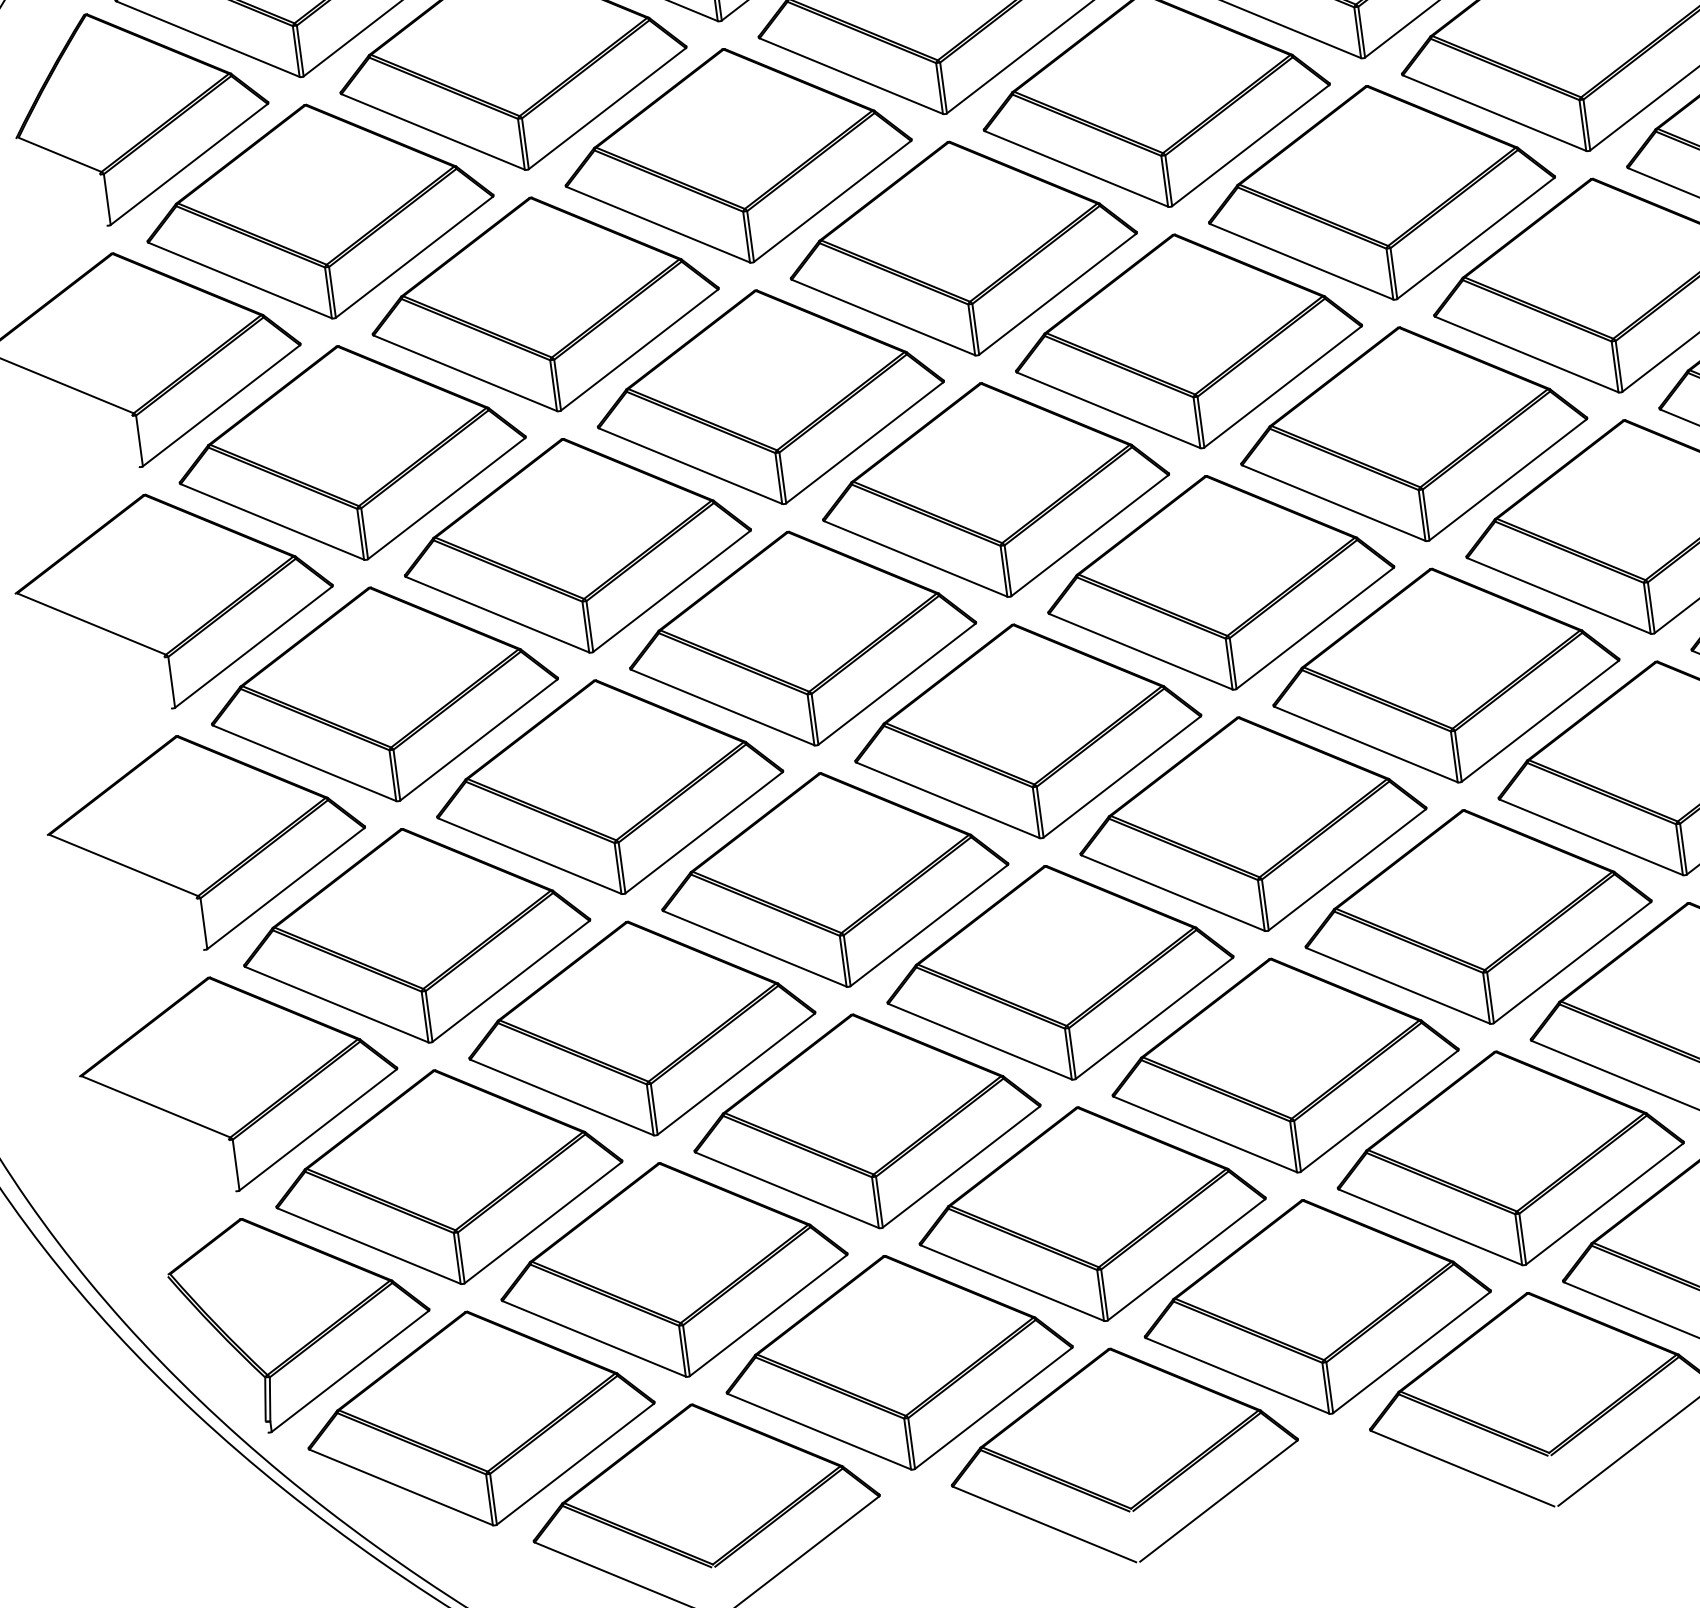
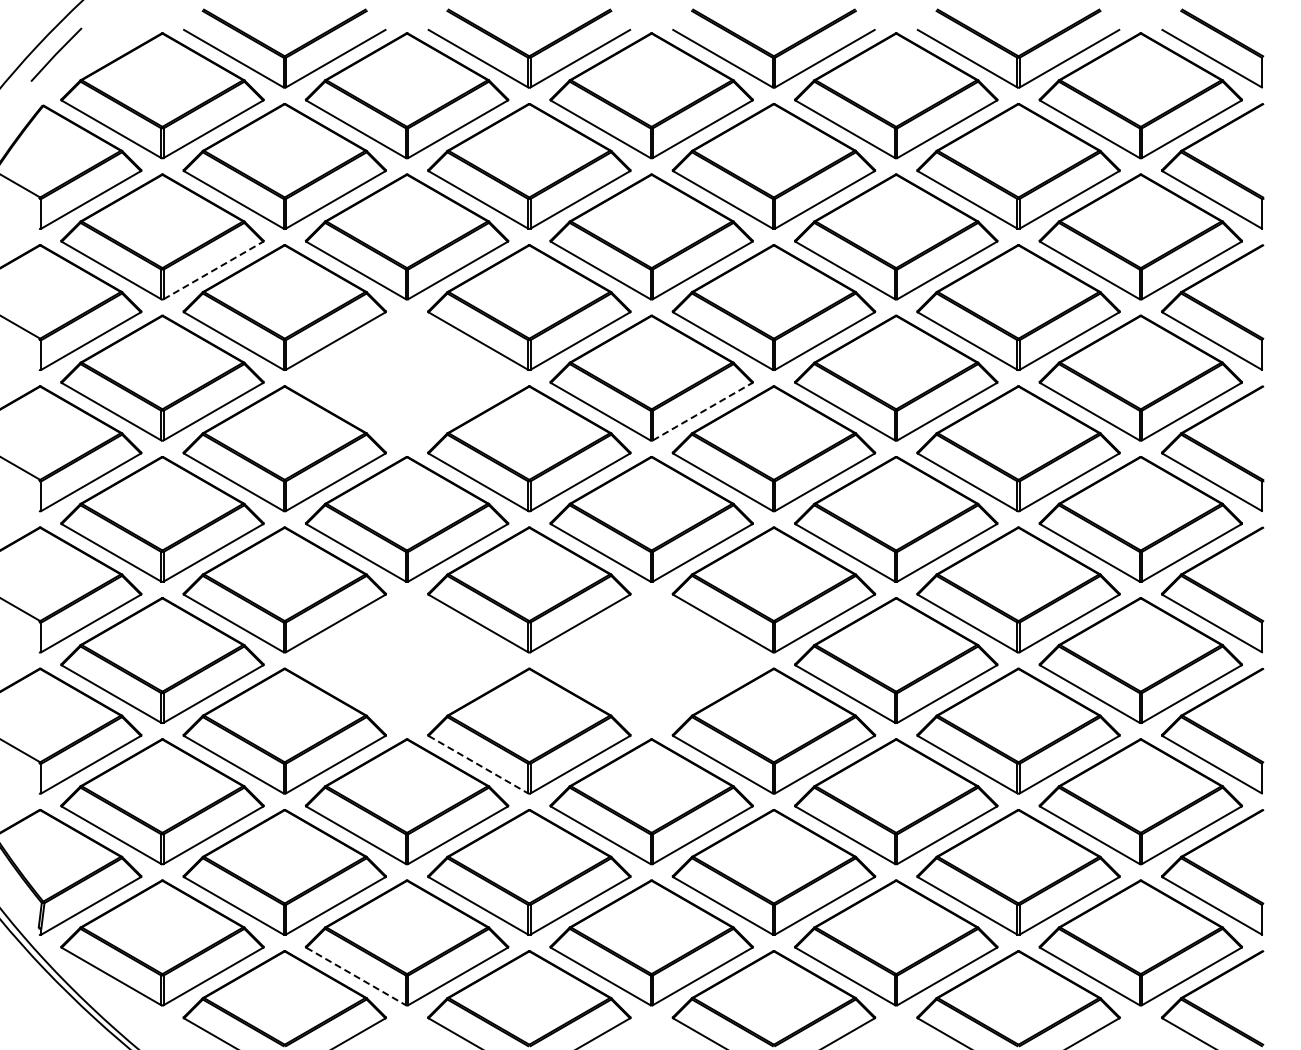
line: (414, 257) -> (213, 270), solid -> dashed
line: (1284, 386) -> (703, 411), solid -> dashed
part: (770, 395) -> (407, 377), removed
part: (1252, 824) -> (651, 660), removed
part: (833, 879) -> (406, 660), removed
line: (980, 1041) -> (478, 764), solid -> dashed
line: (819, 1431) -> (356, 976), solid -> dashed

